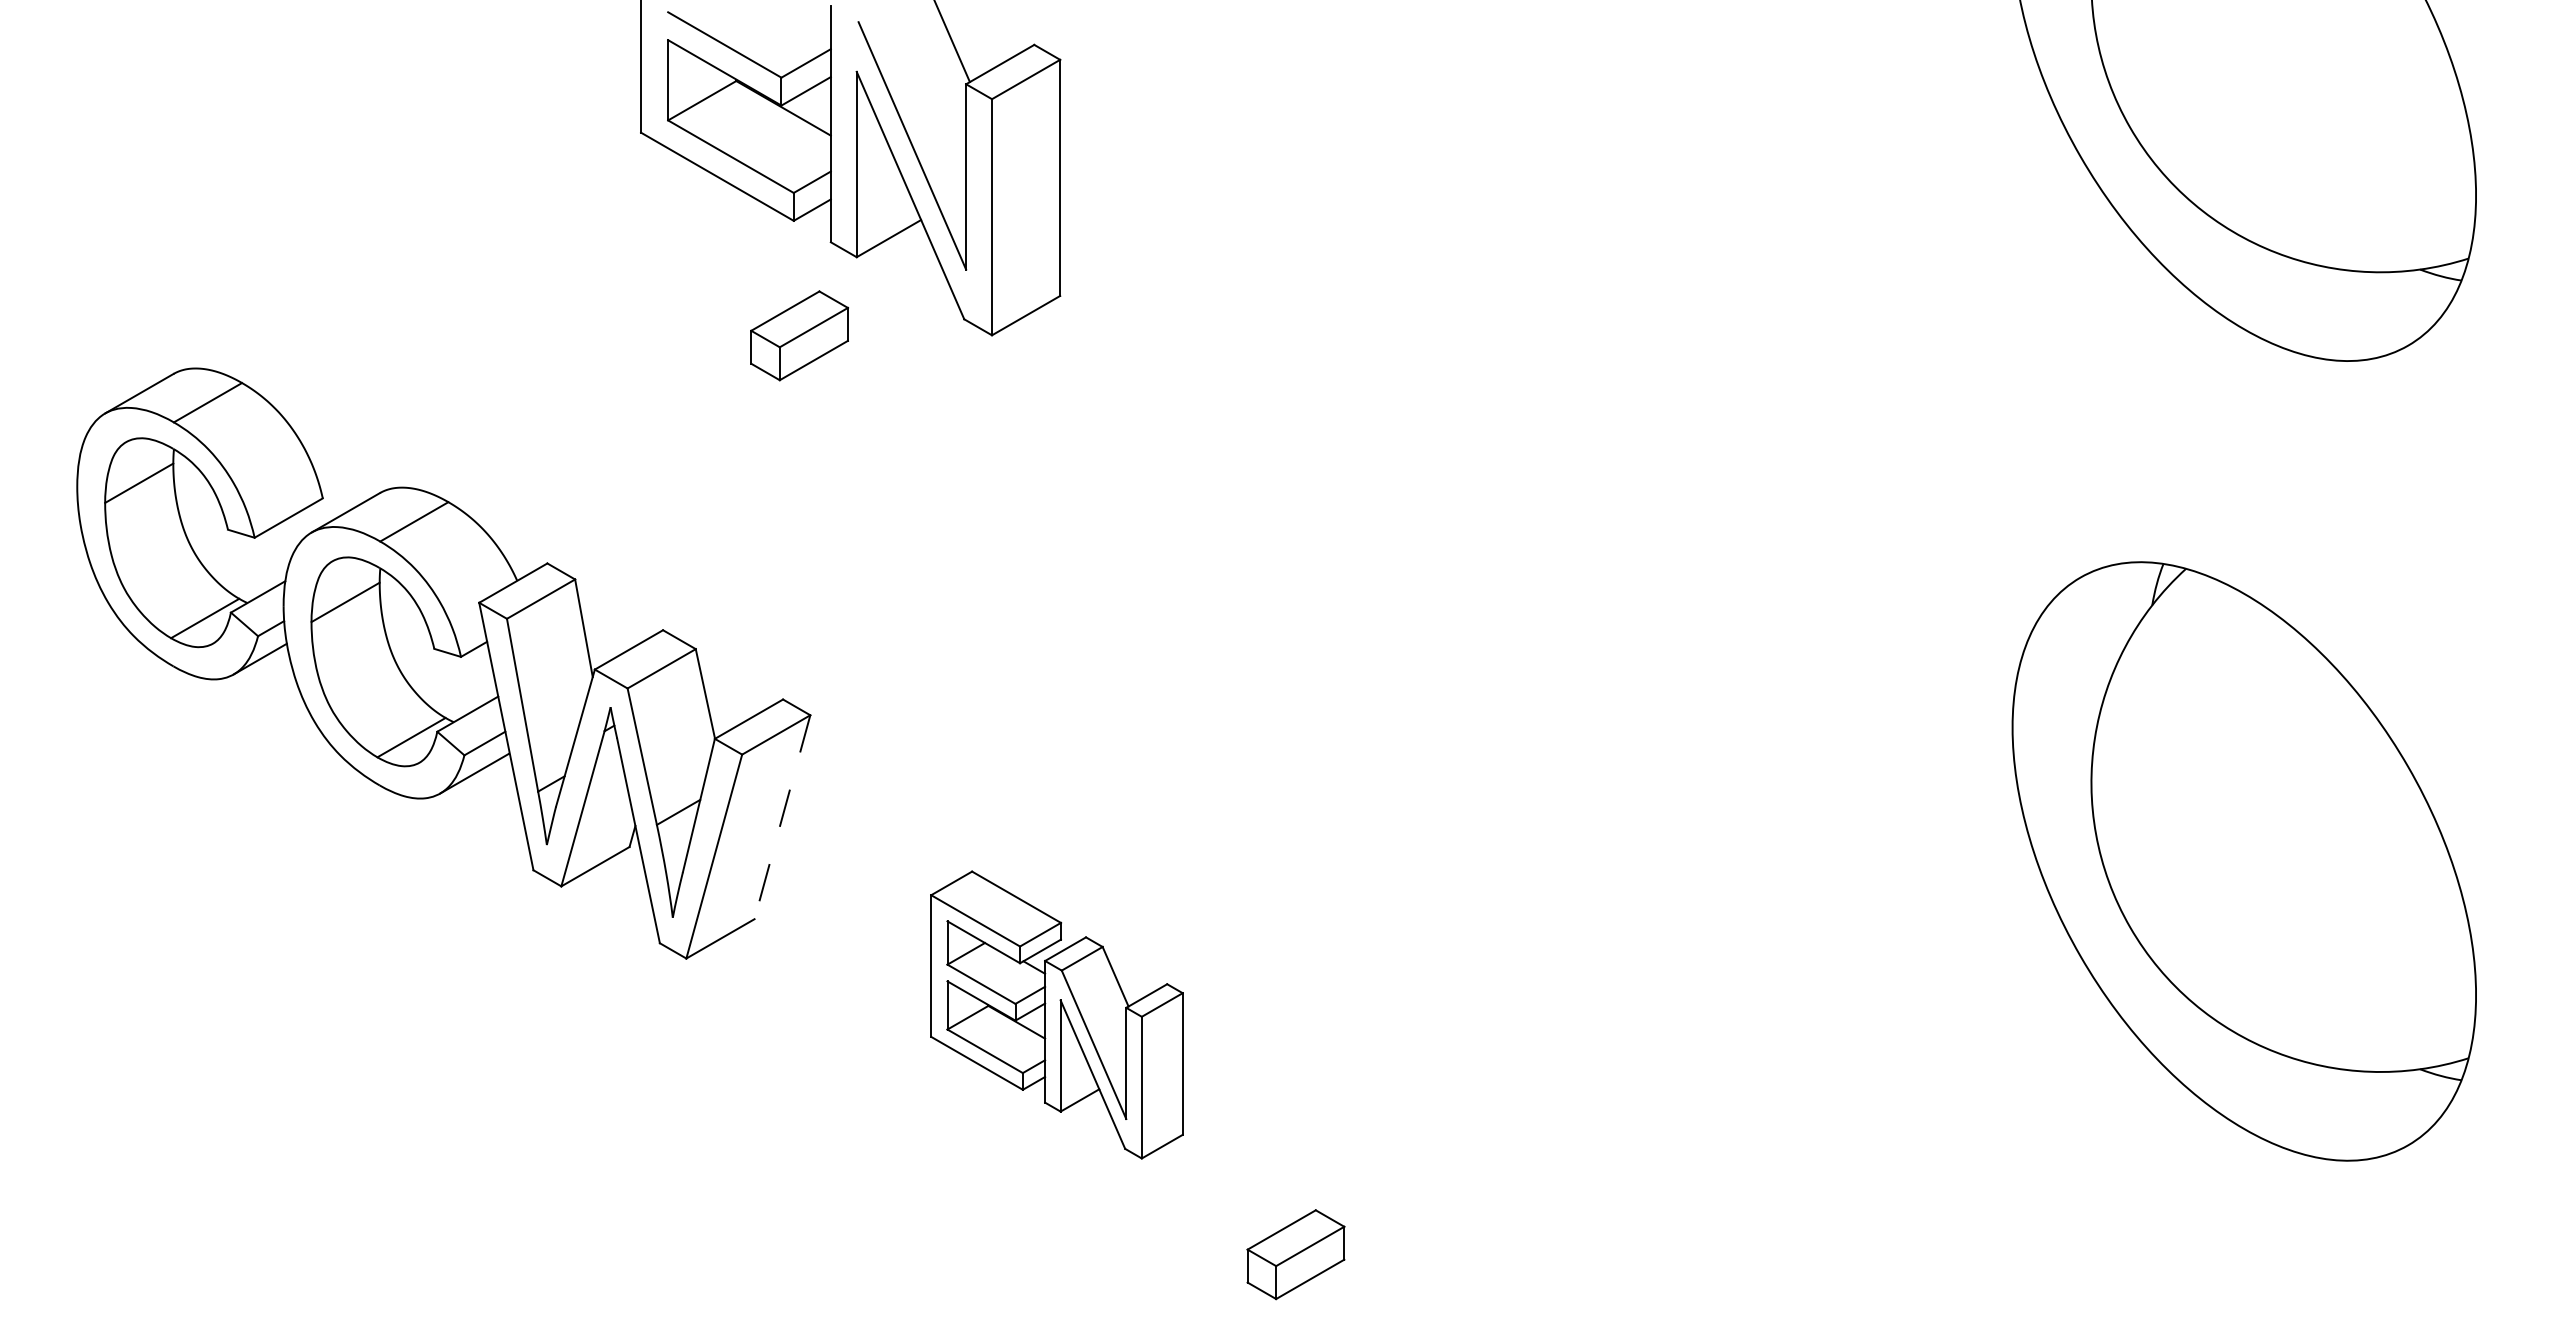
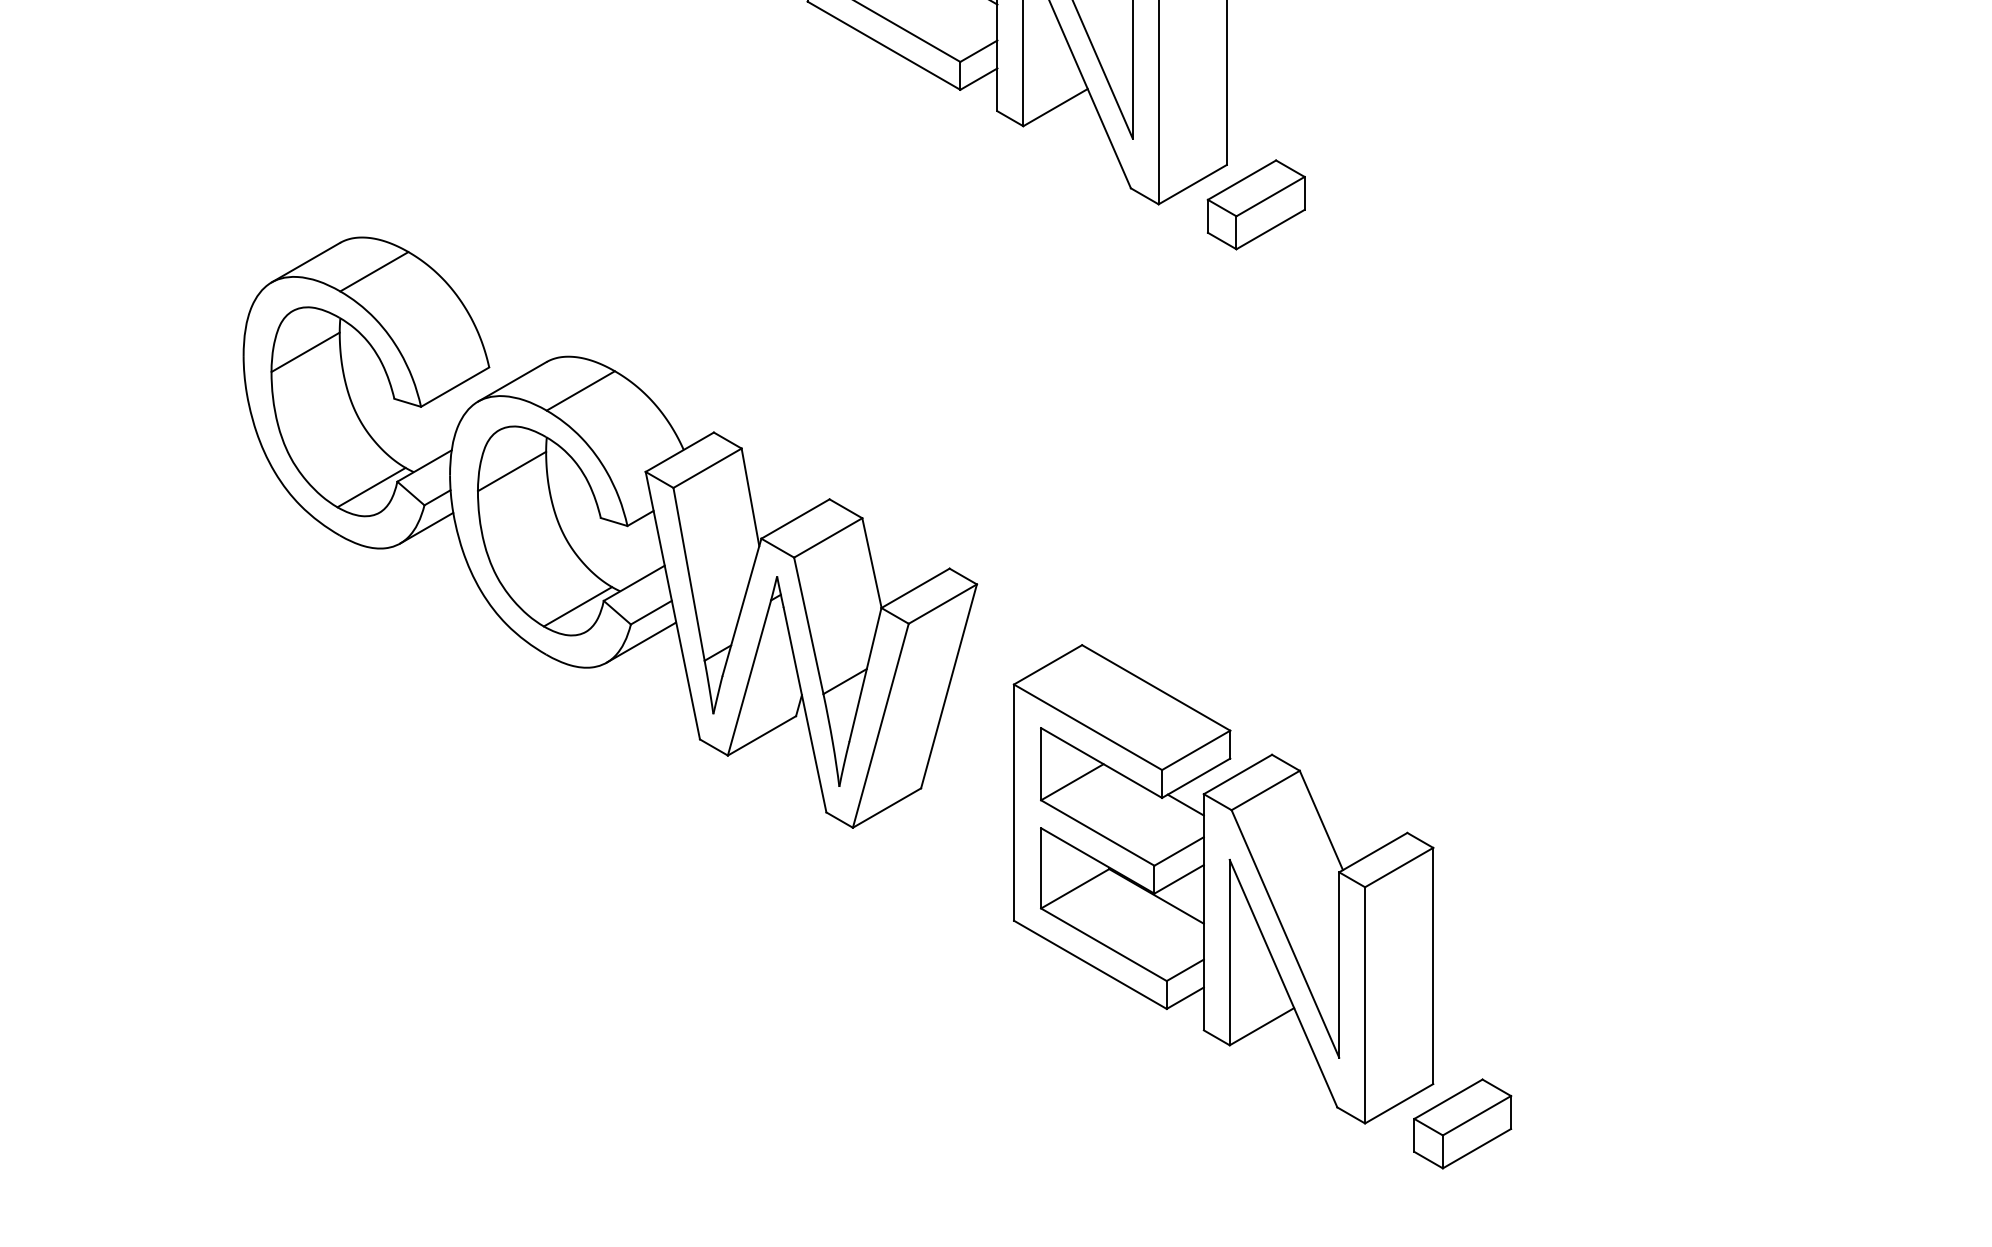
part: (799, 335) -> (1256, 204), moved
line: (782, 817) -> (949, 686), dashed -> solid
part: (1056, 1014) -> (1223, 883), size x1.67

